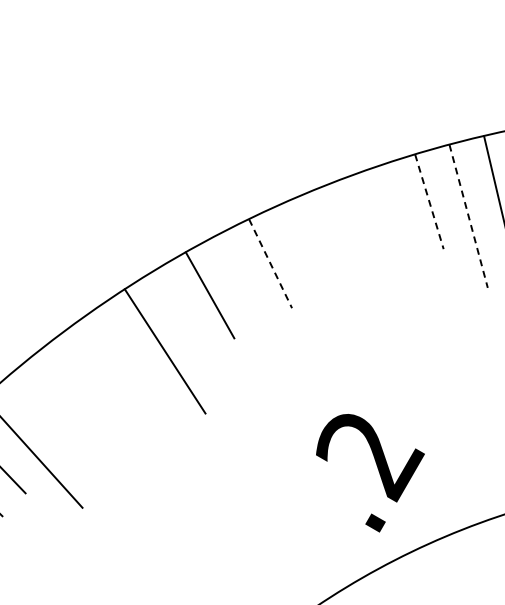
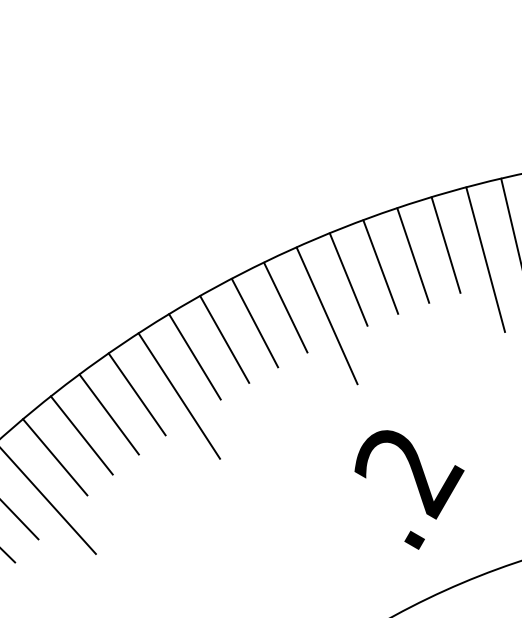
line: (429, 202) -> (446, 245), dashed -> solid
line: (397, 212) -> (413, 255), added
line: (468, 216) -> (485, 259), dashed -> solid
line: (364, 223) -> (380, 266), added
line: (332, 235) -> (348, 279), added
line: (270, 263) -> (285, 307), dashed -> solid
line: (310, 271) -> (326, 315), added
line: (239, 278) -> (254, 322), added
line: (180, 312) -> (194, 356), added
line: (122, 349) -> (136, 394), added
line: (94, 369) -> (108, 414), added
line: (68, 390) -> (81, 435), added
line: (42, 412) -> (55, 457), added
text: (370, 472) -> (409, 489), moved

